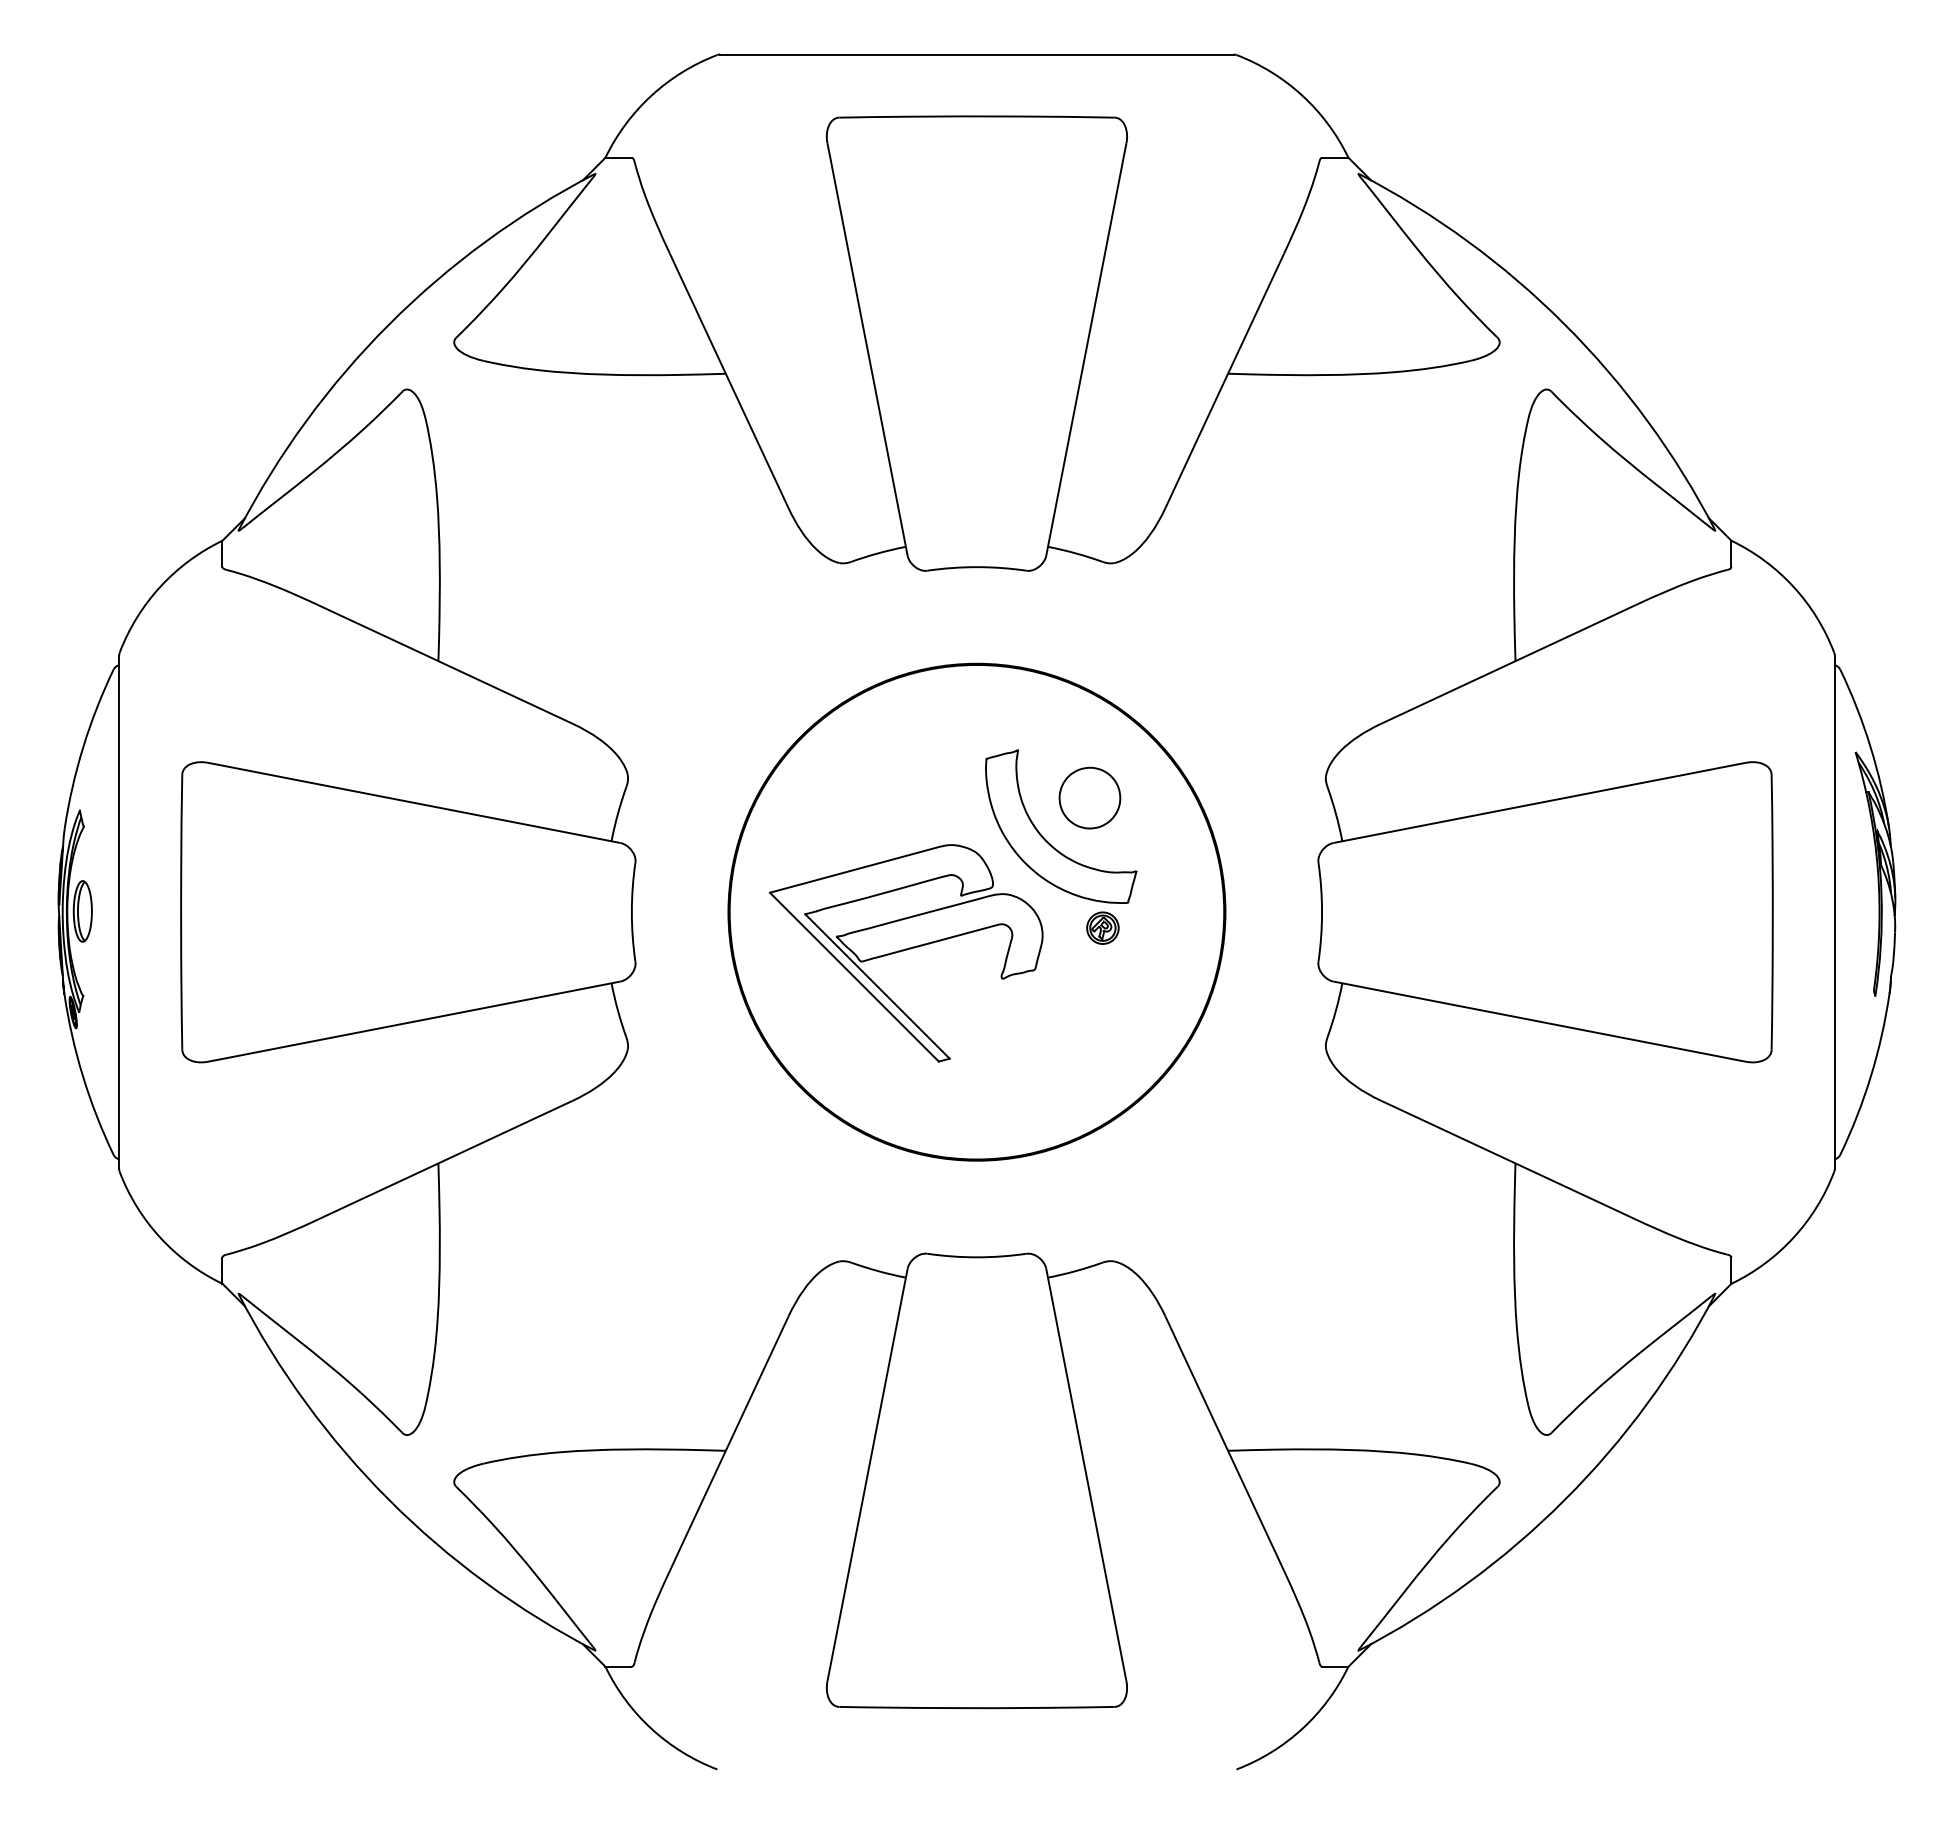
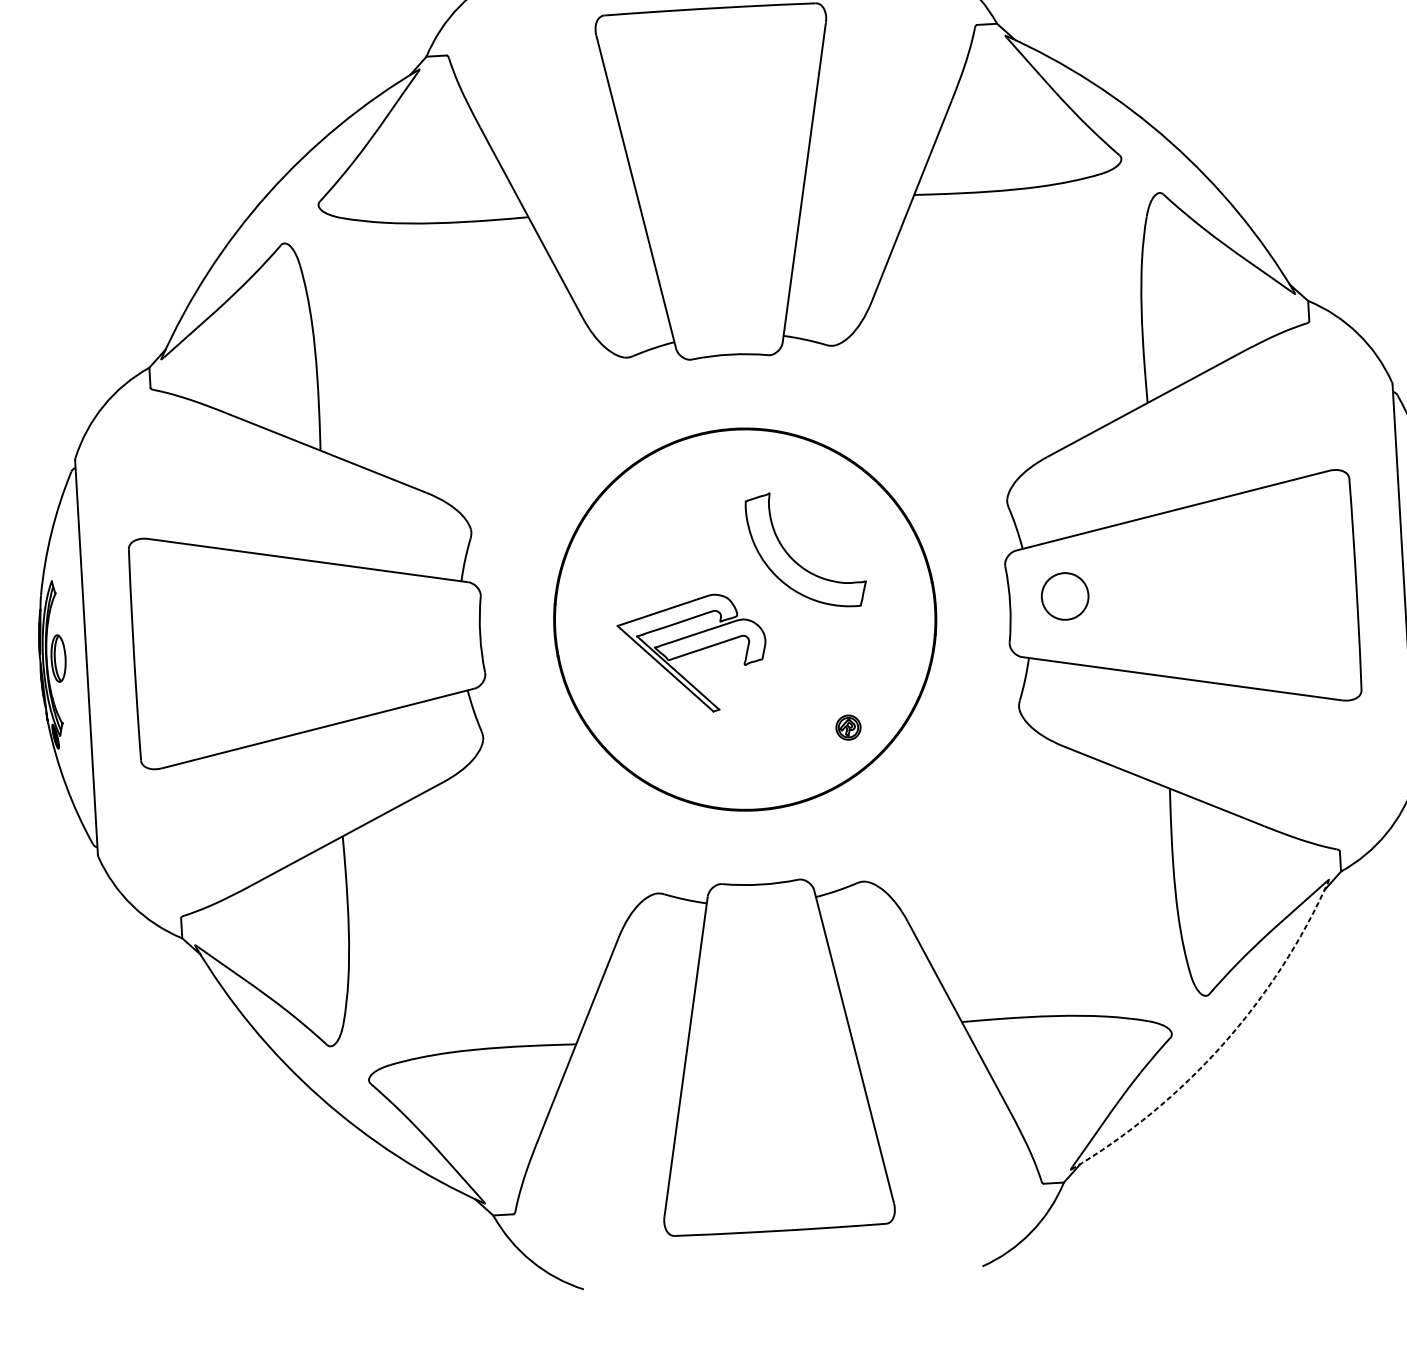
part: (1089, 797) -> (1064, 596), moved
part: (1102, 927) -> (848, 727), moved
part: (905, 953) -> (692, 654), size x0.7
arc: (1564, 1500) -> (1222, 1045), solid -> dashed

